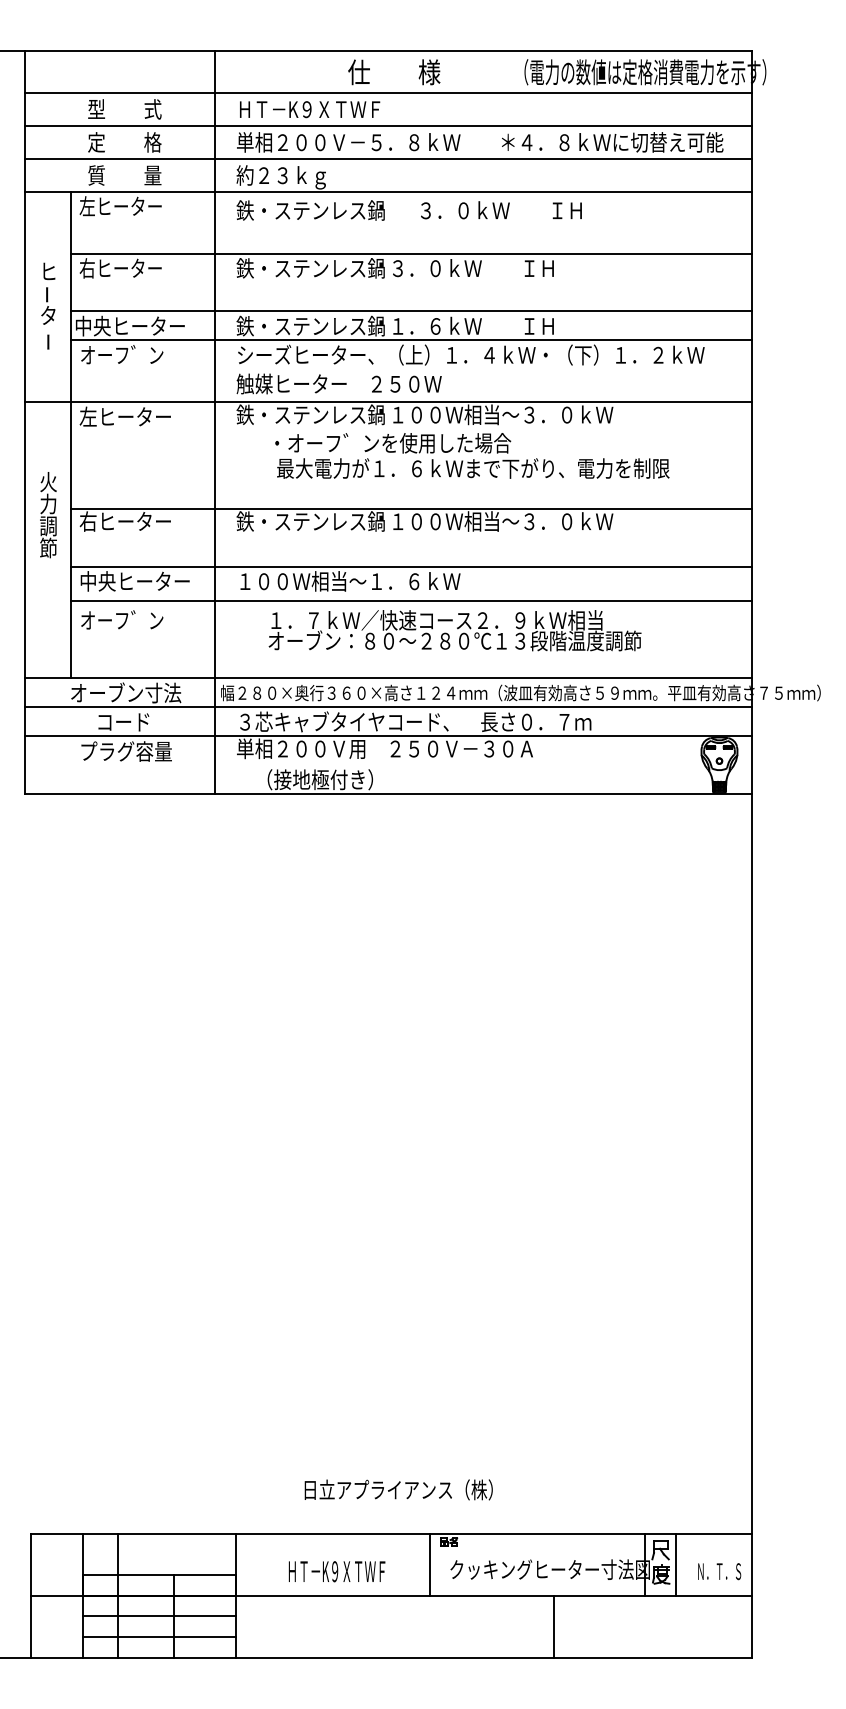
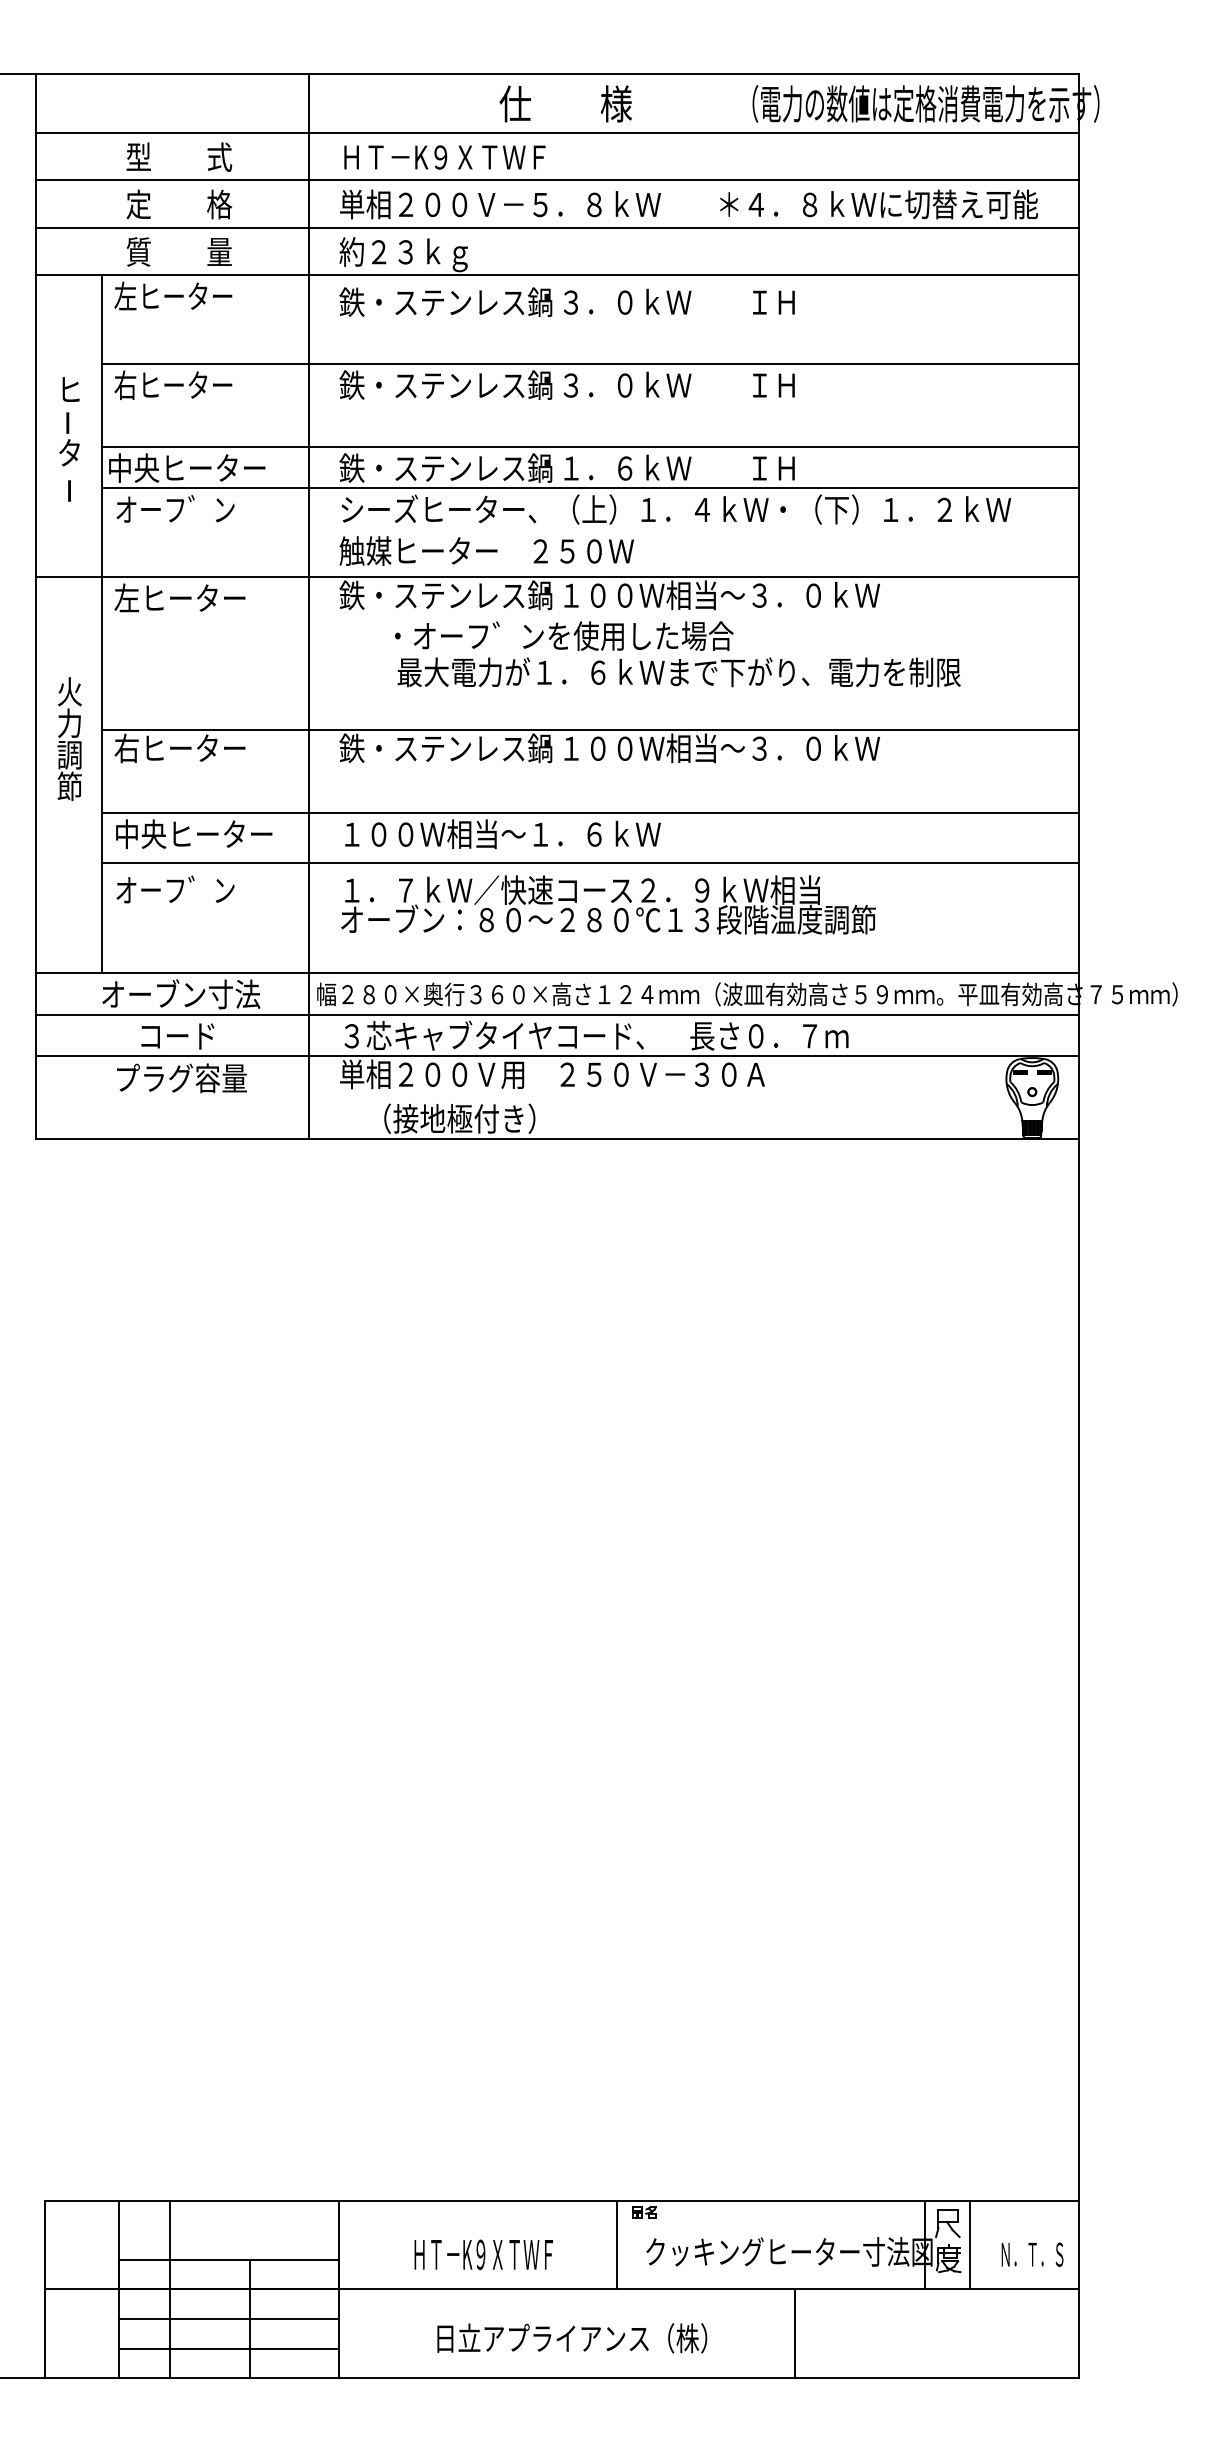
text: (501, 210) -> (679, 302), moved
text: (454, 630) -> (607, 904), moved
text: (398, 1489) -> (571, 2337), moved

